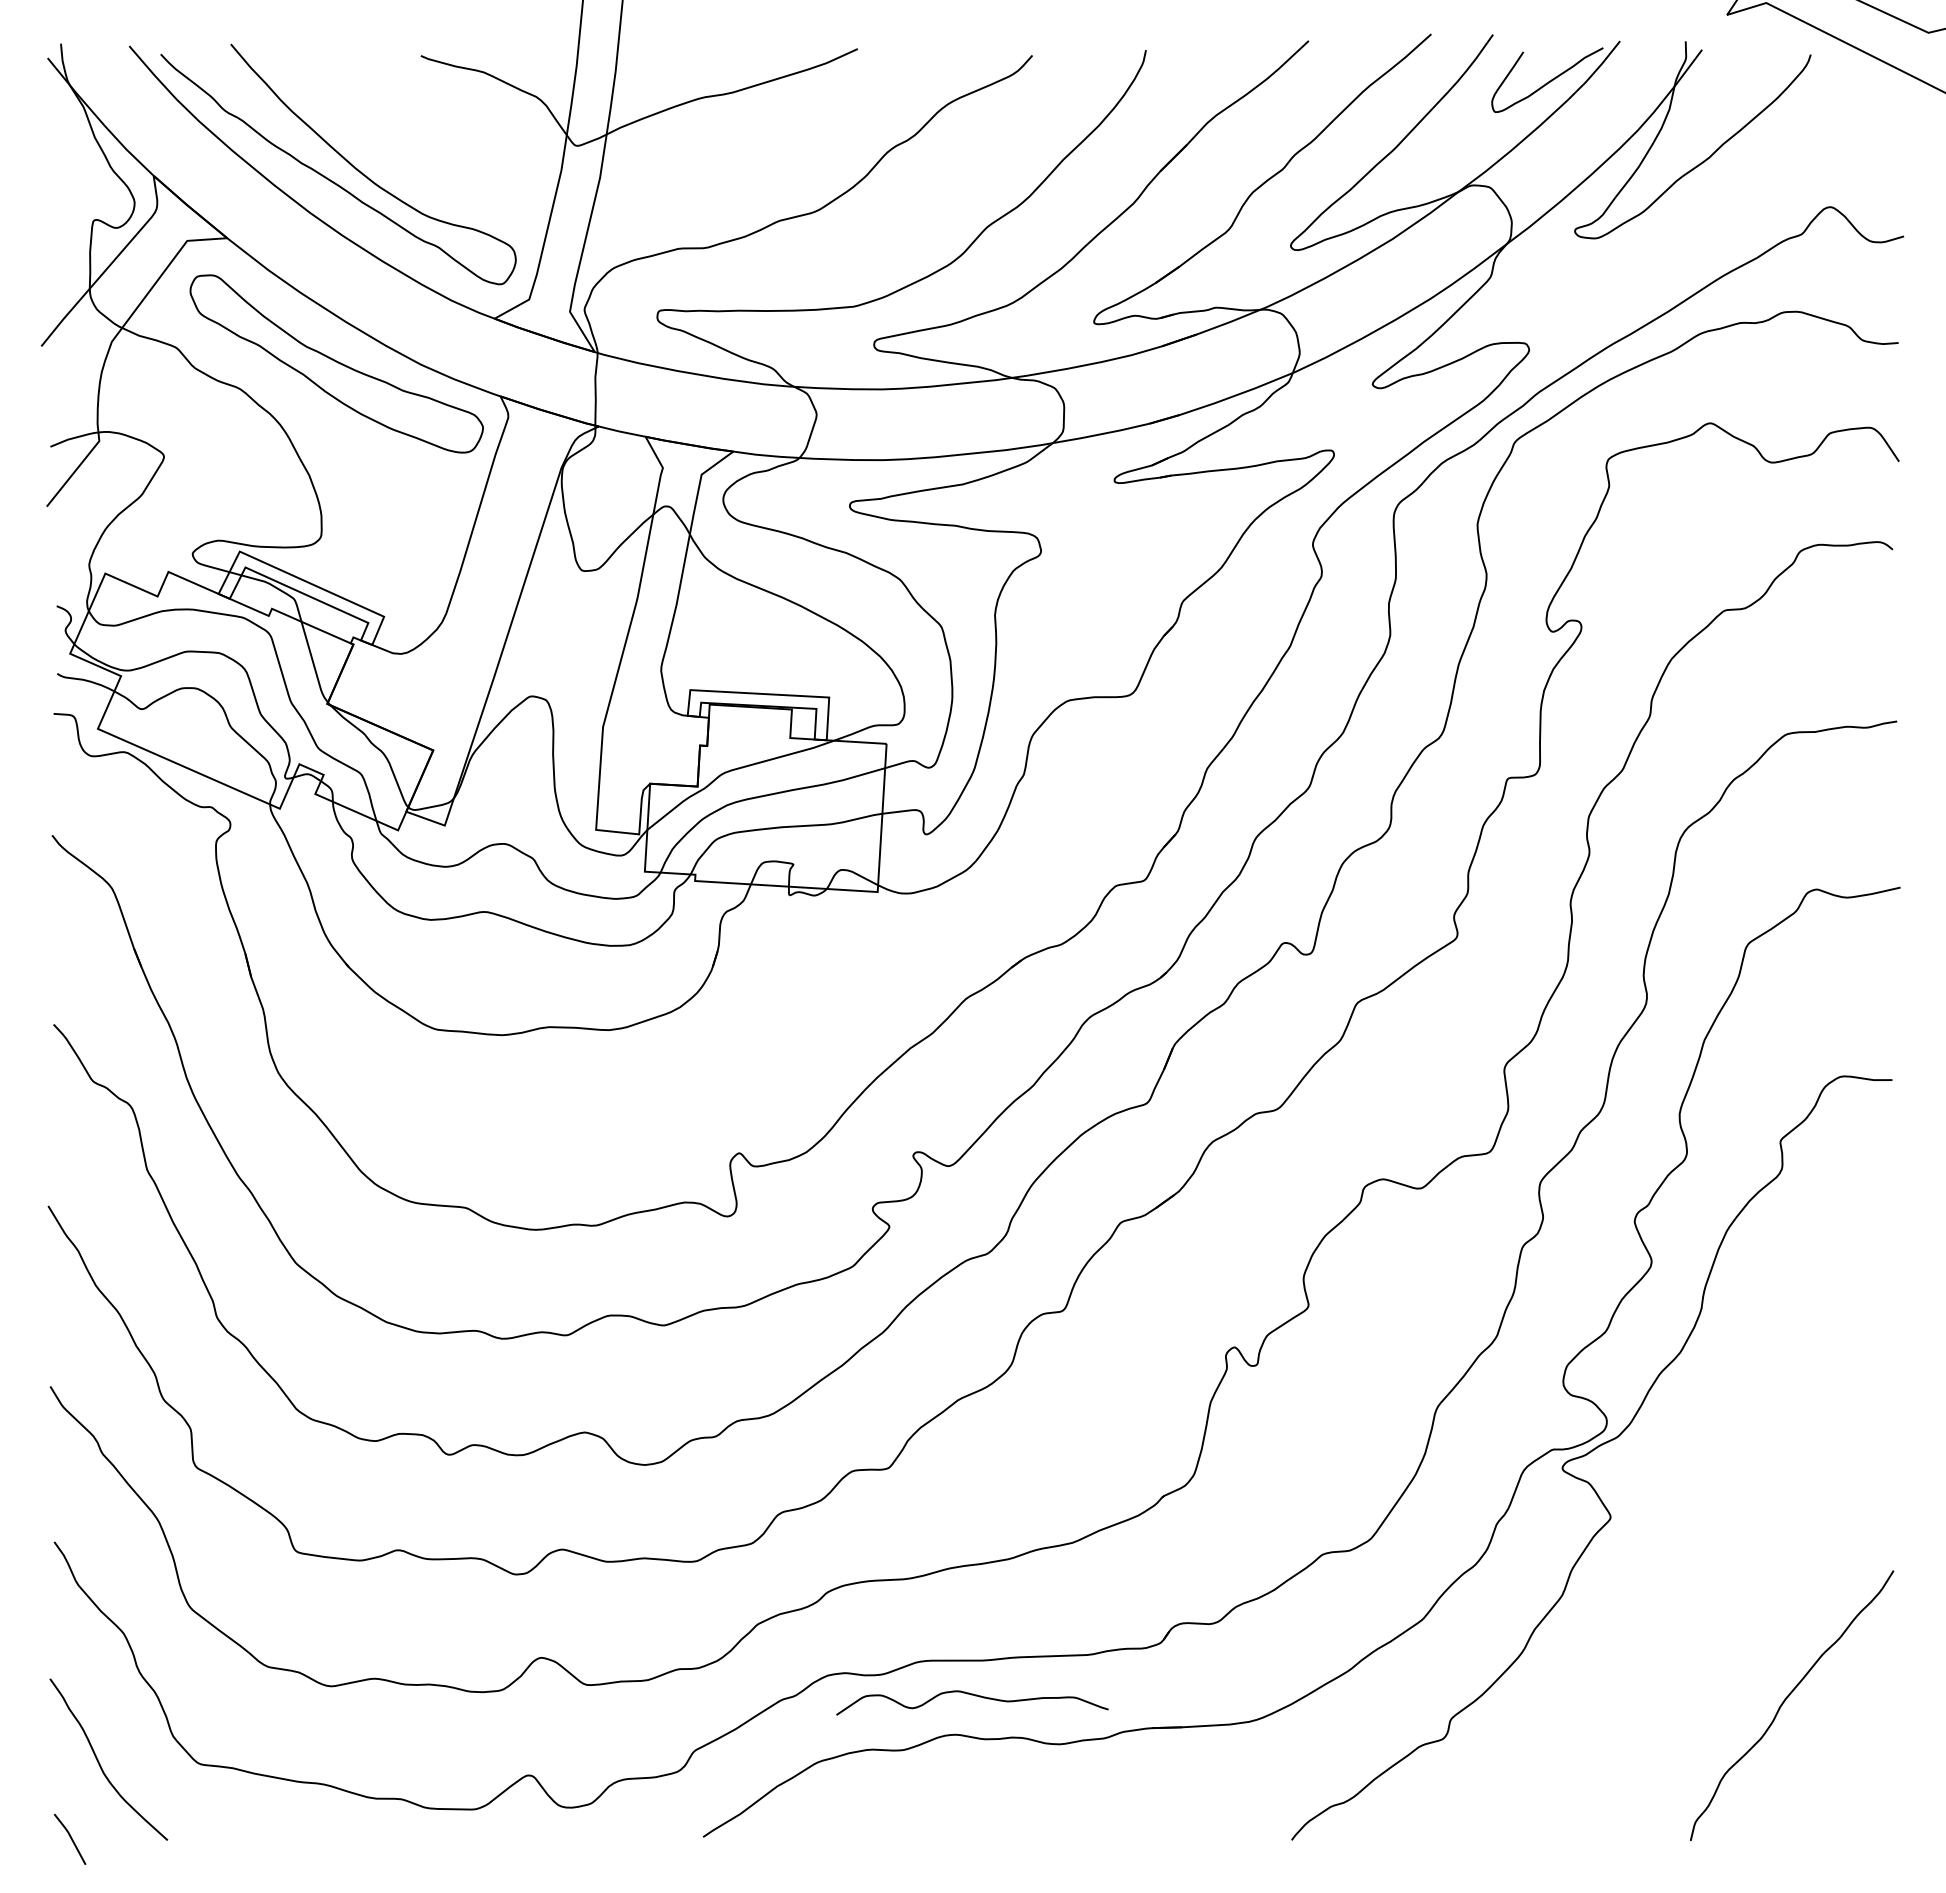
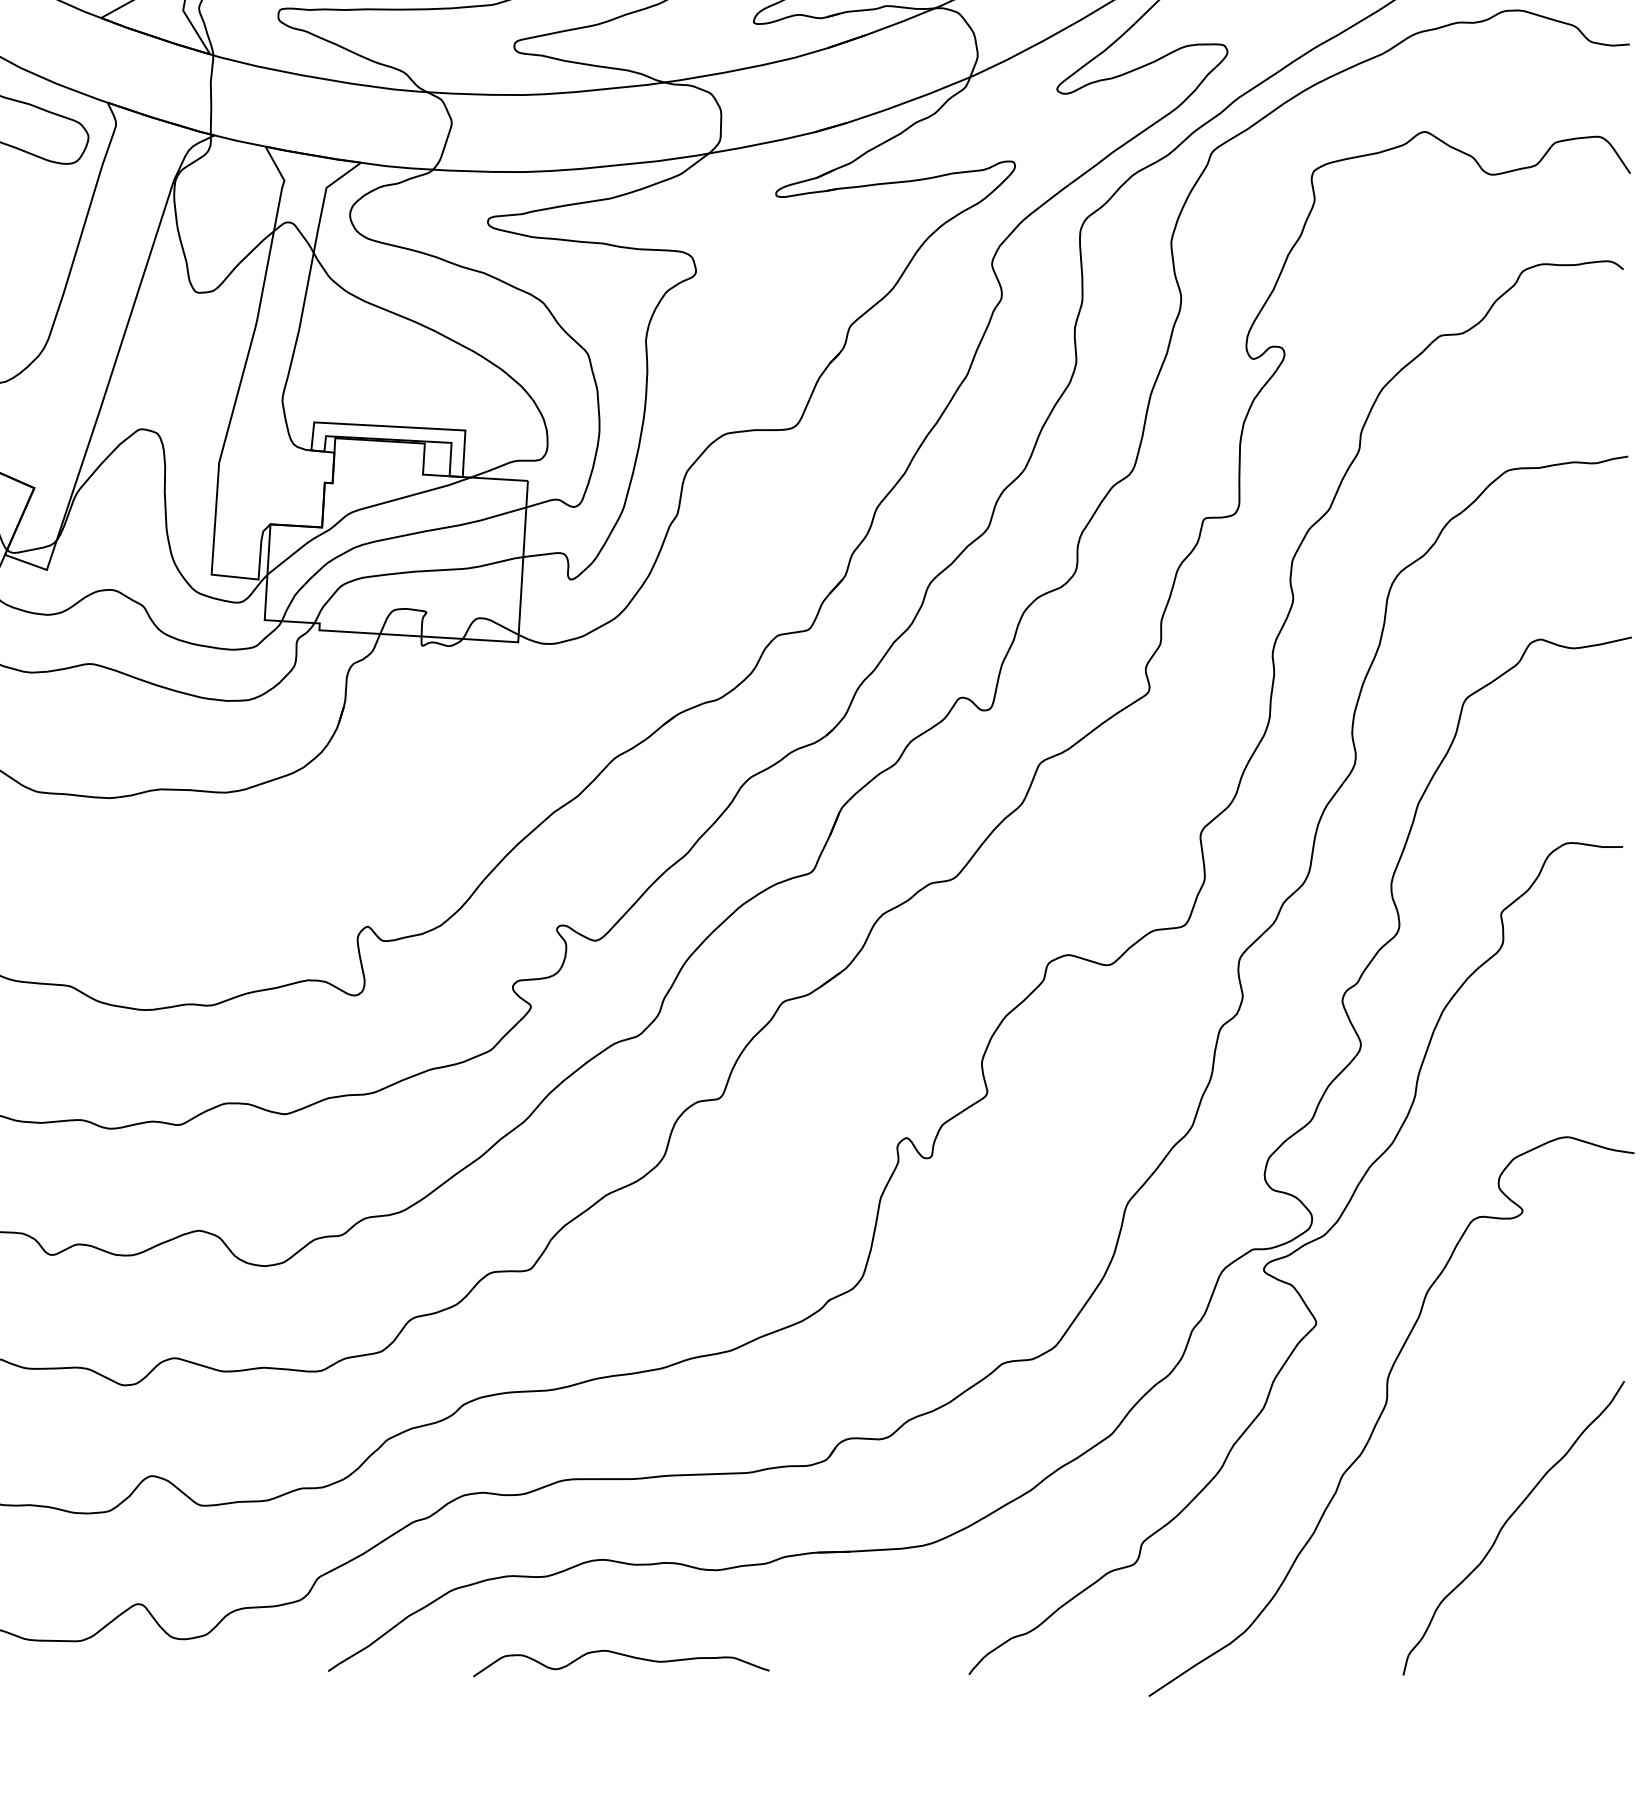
curve: (1672, 1599) -> (1383, 1412), added
curve: (975, 1696) -> (624, 1656), moved

